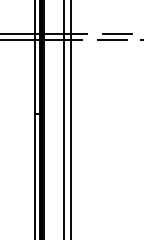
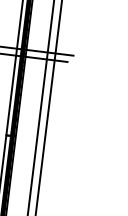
line: (116, 34) -> (105, 60), removed
line: (111, 40) -> (99, 65), removed

